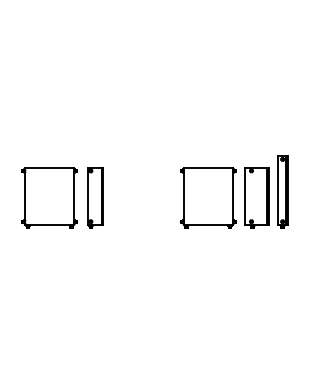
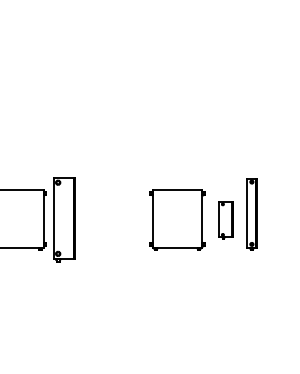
part: (95, 197) -> (64, 220), size x1.4
part: (256, 197) -> (225, 220), size x0.6

